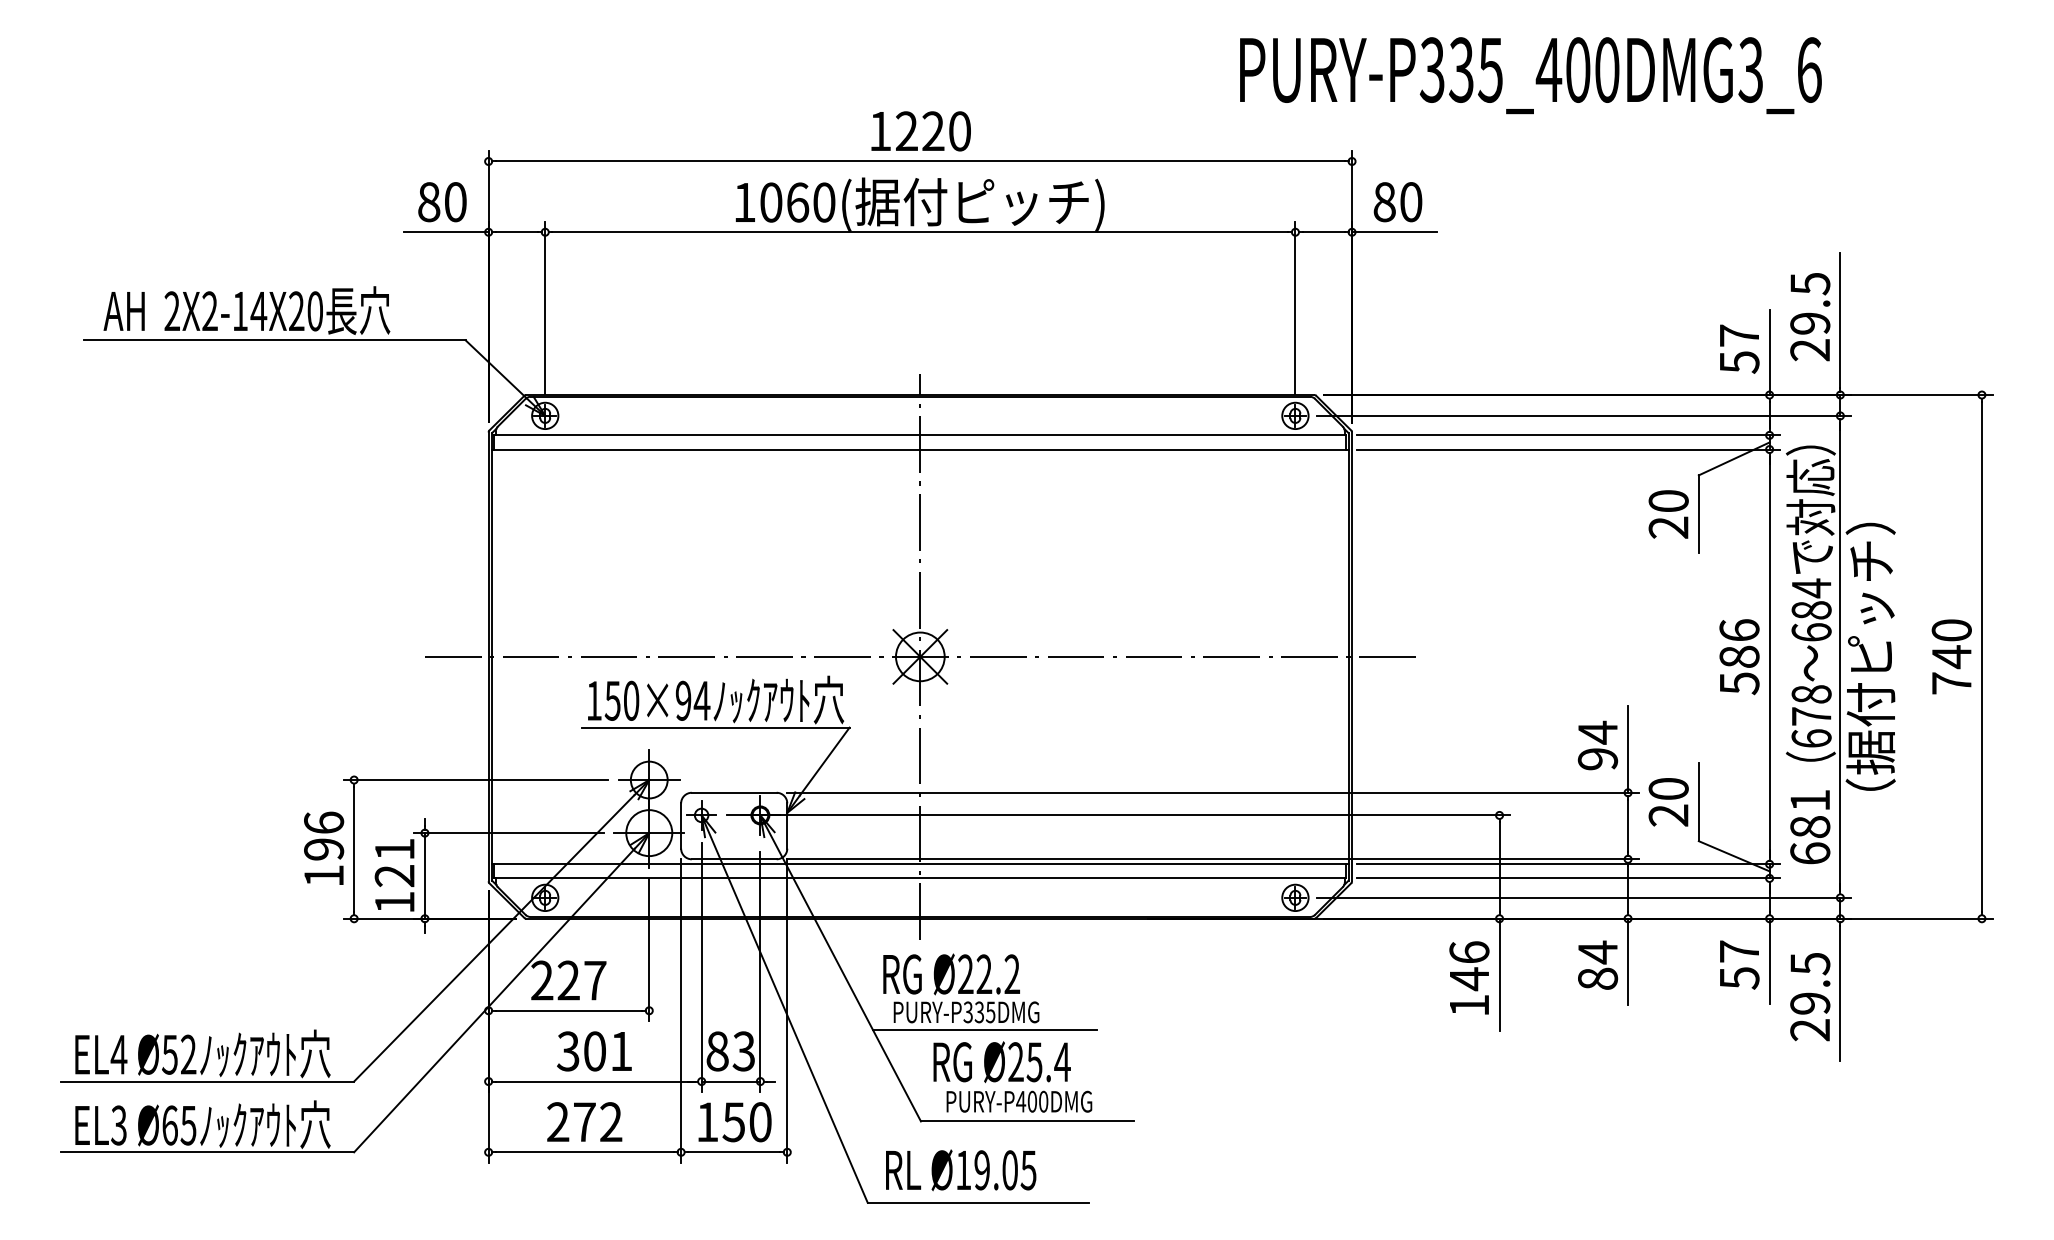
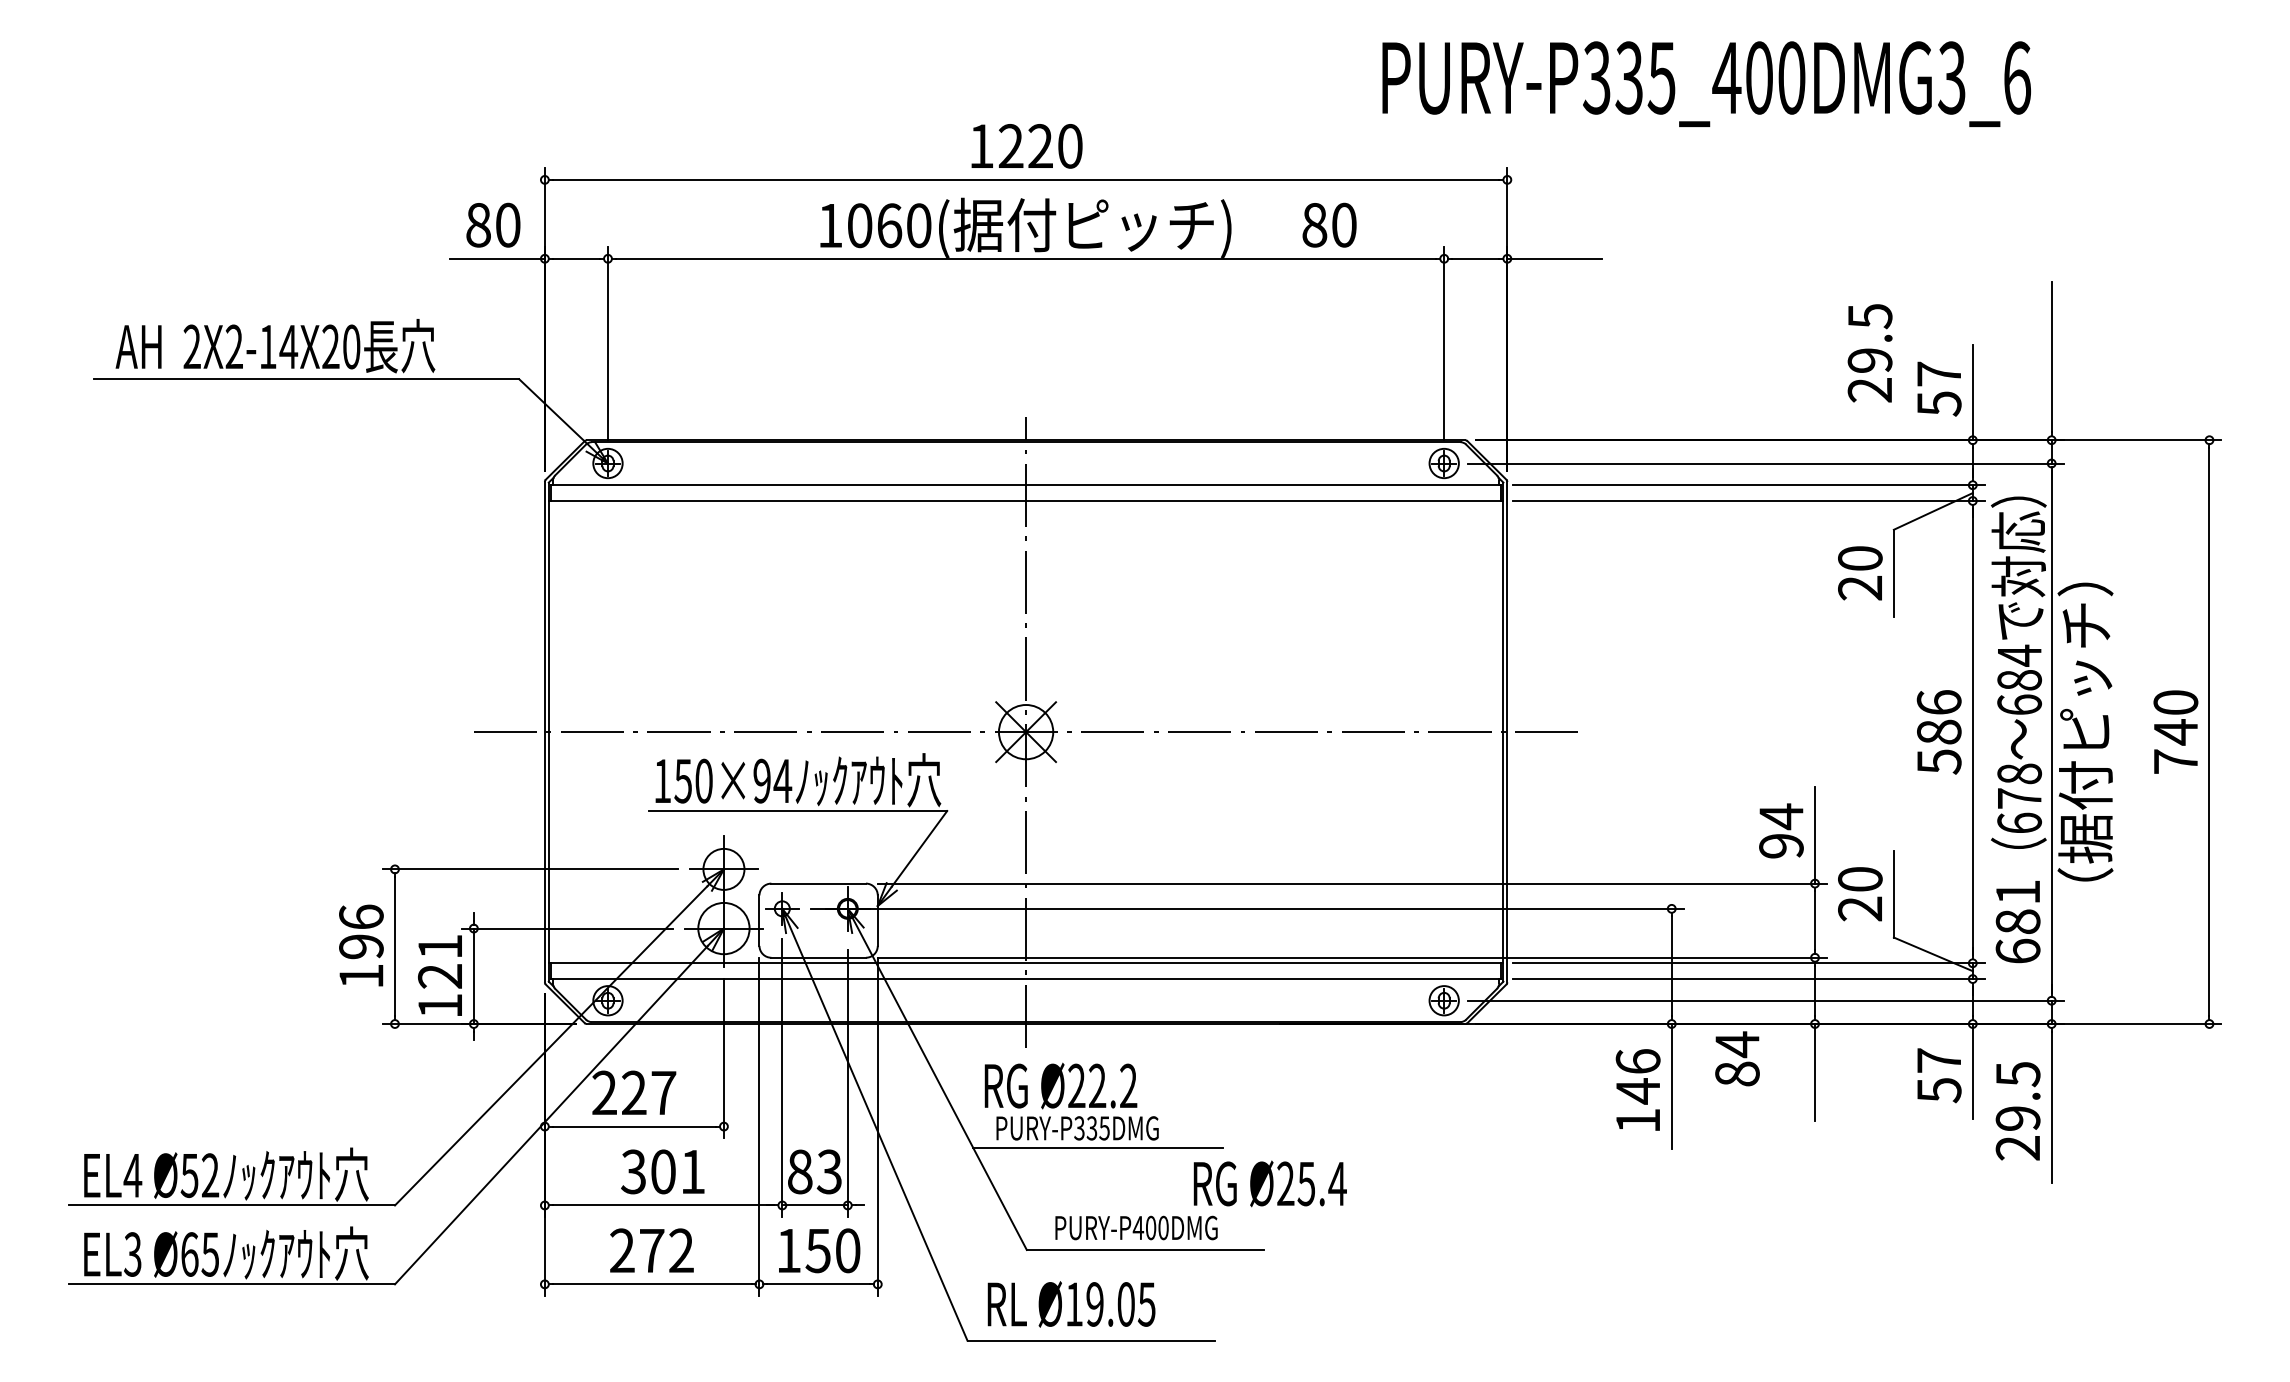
text: (1397, 201) -> (1329, 224), moved
text: (1809, 317) -> (1869, 353), moved
text: (1598, 964) -> (1737, 1058), moved
text: (1001, 1061) -> (1269, 1183), moved

